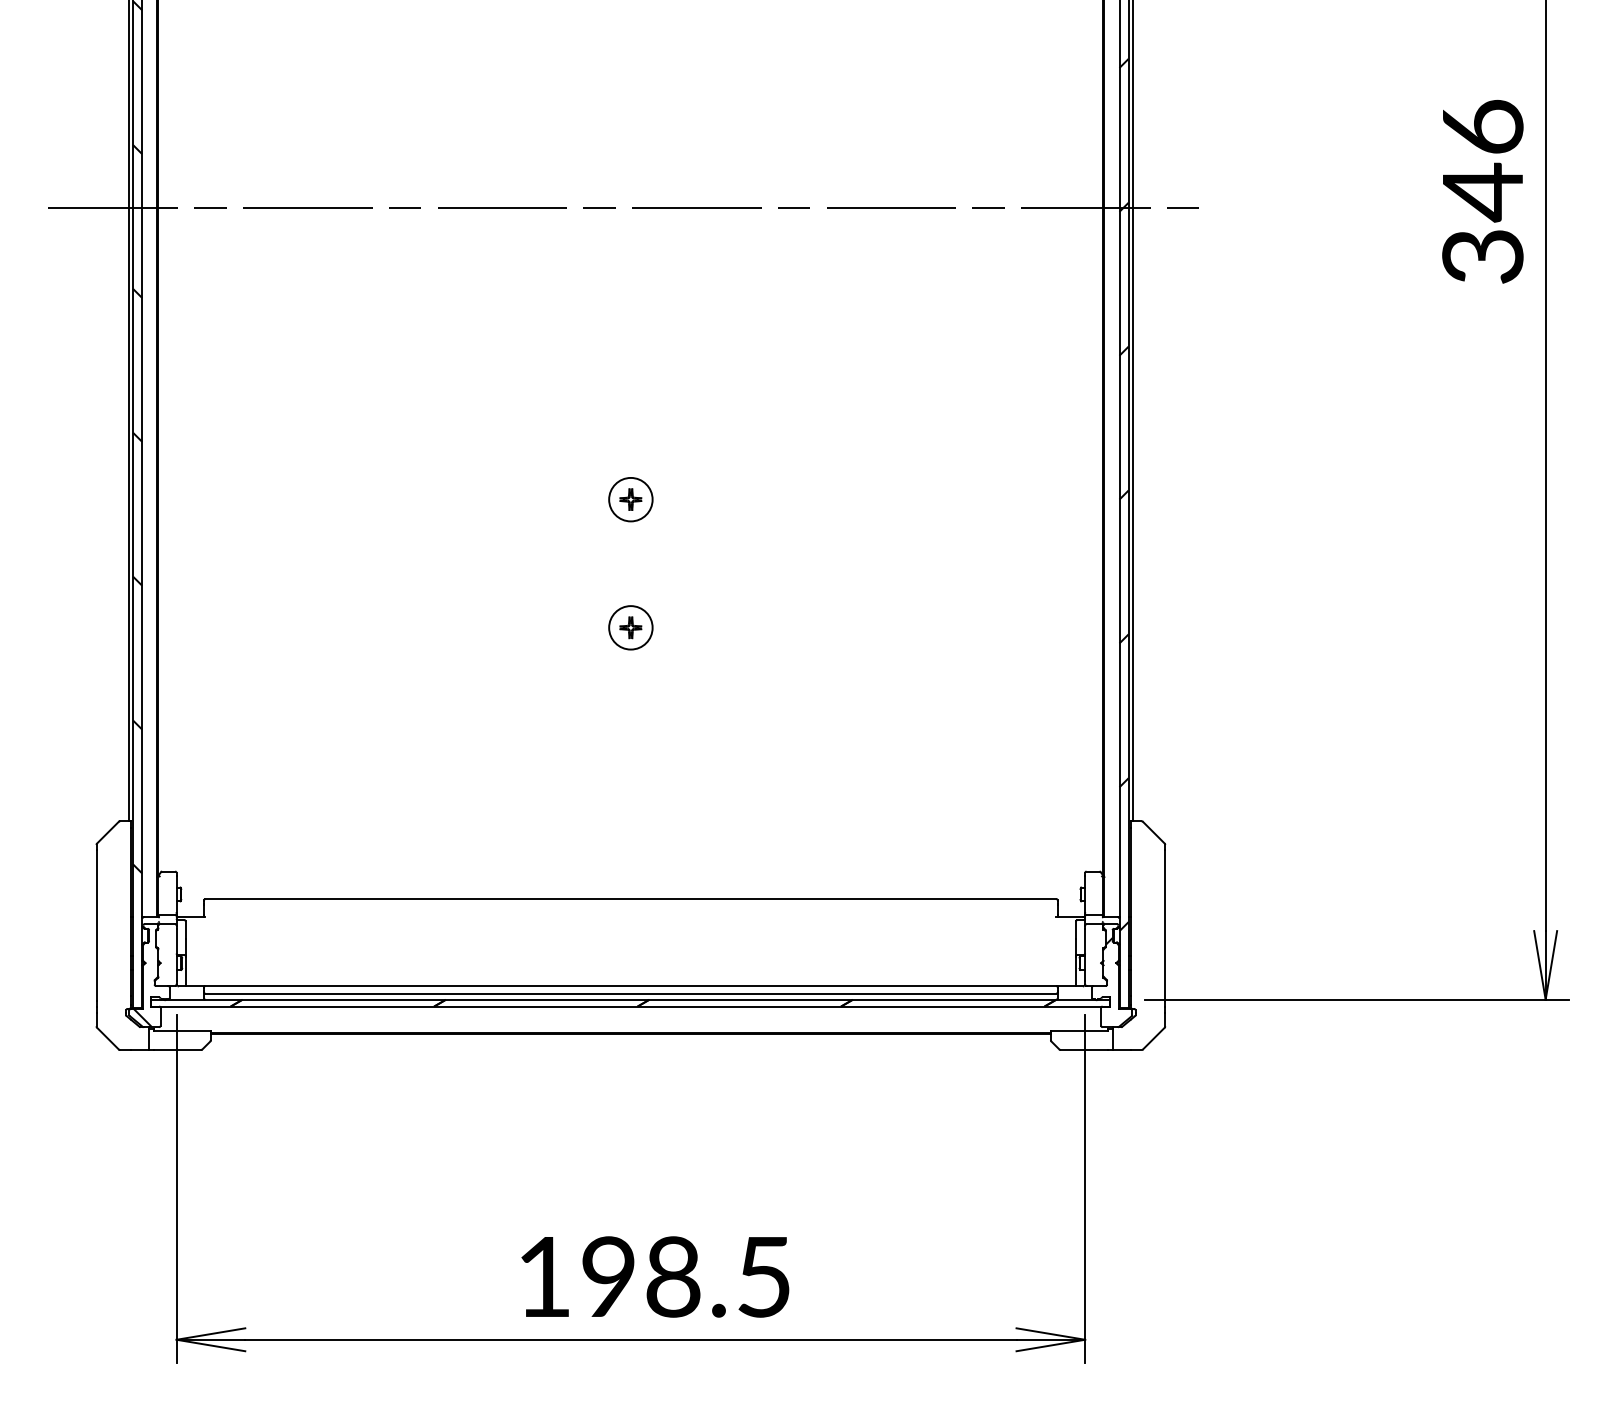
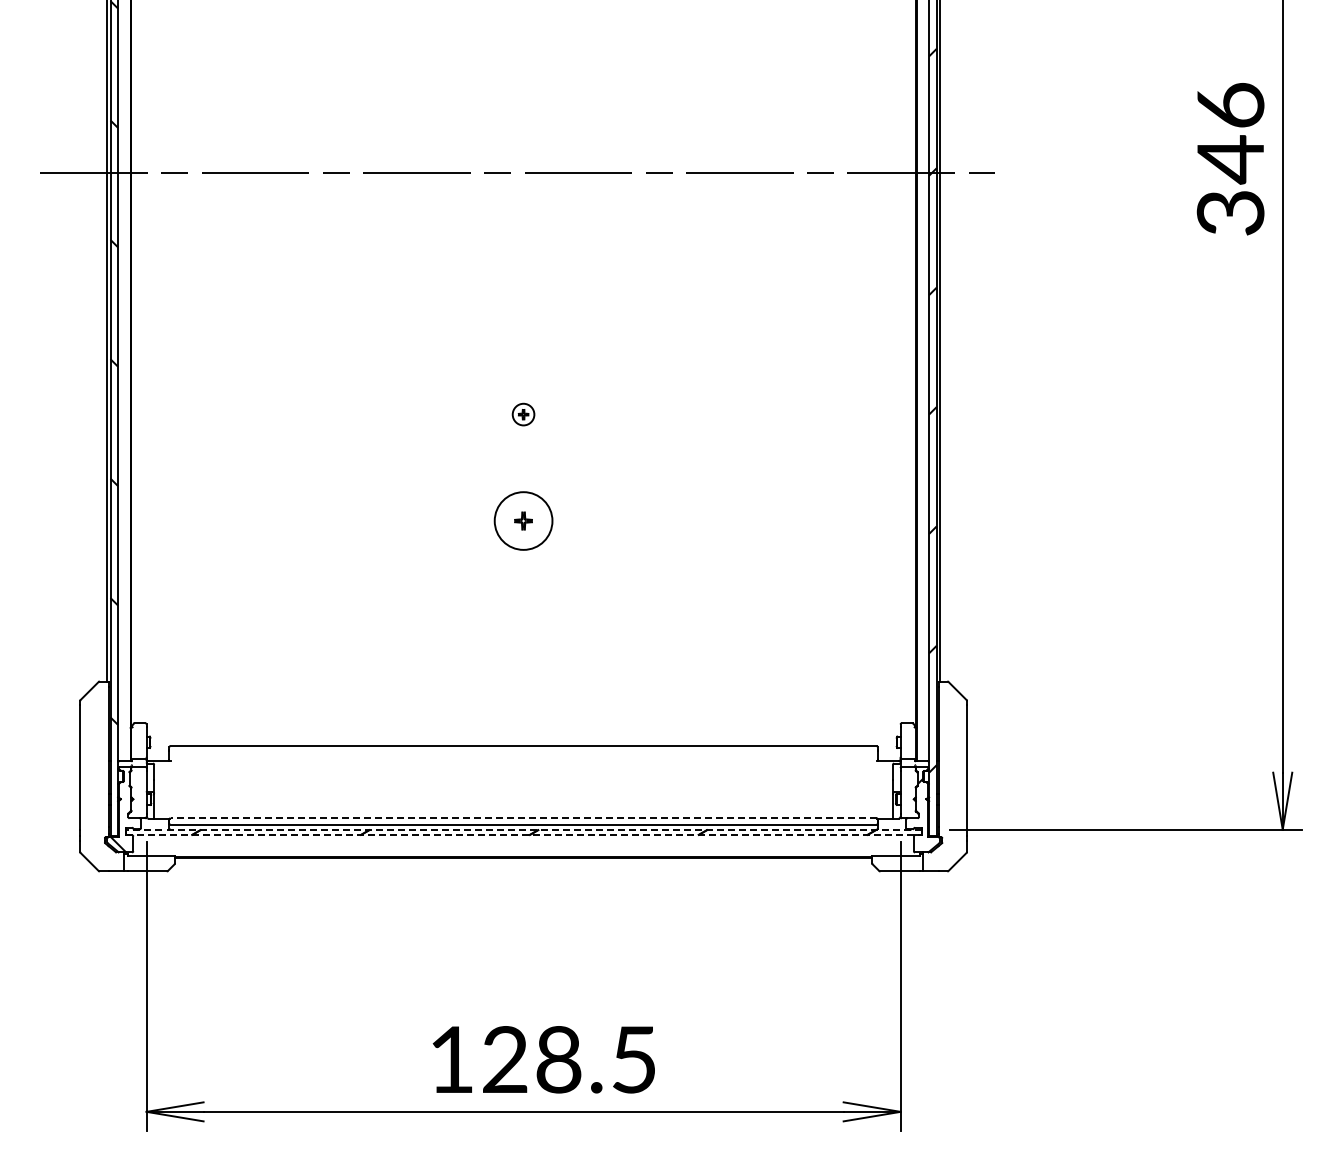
part: (630, 499) -> (523, 414), size x0.6
circle: (630, 628) -> (523, 521), size x1.6
line: (630, 986) -> (523, 818), solid -> dashed
line: (630, 999) -> (523, 829), solid -> dashed
line: (630, 1006) -> (523, 835), solid -> dashed
text: (609, 1276) -> (505, 1059), 198.5 -> 128.5

